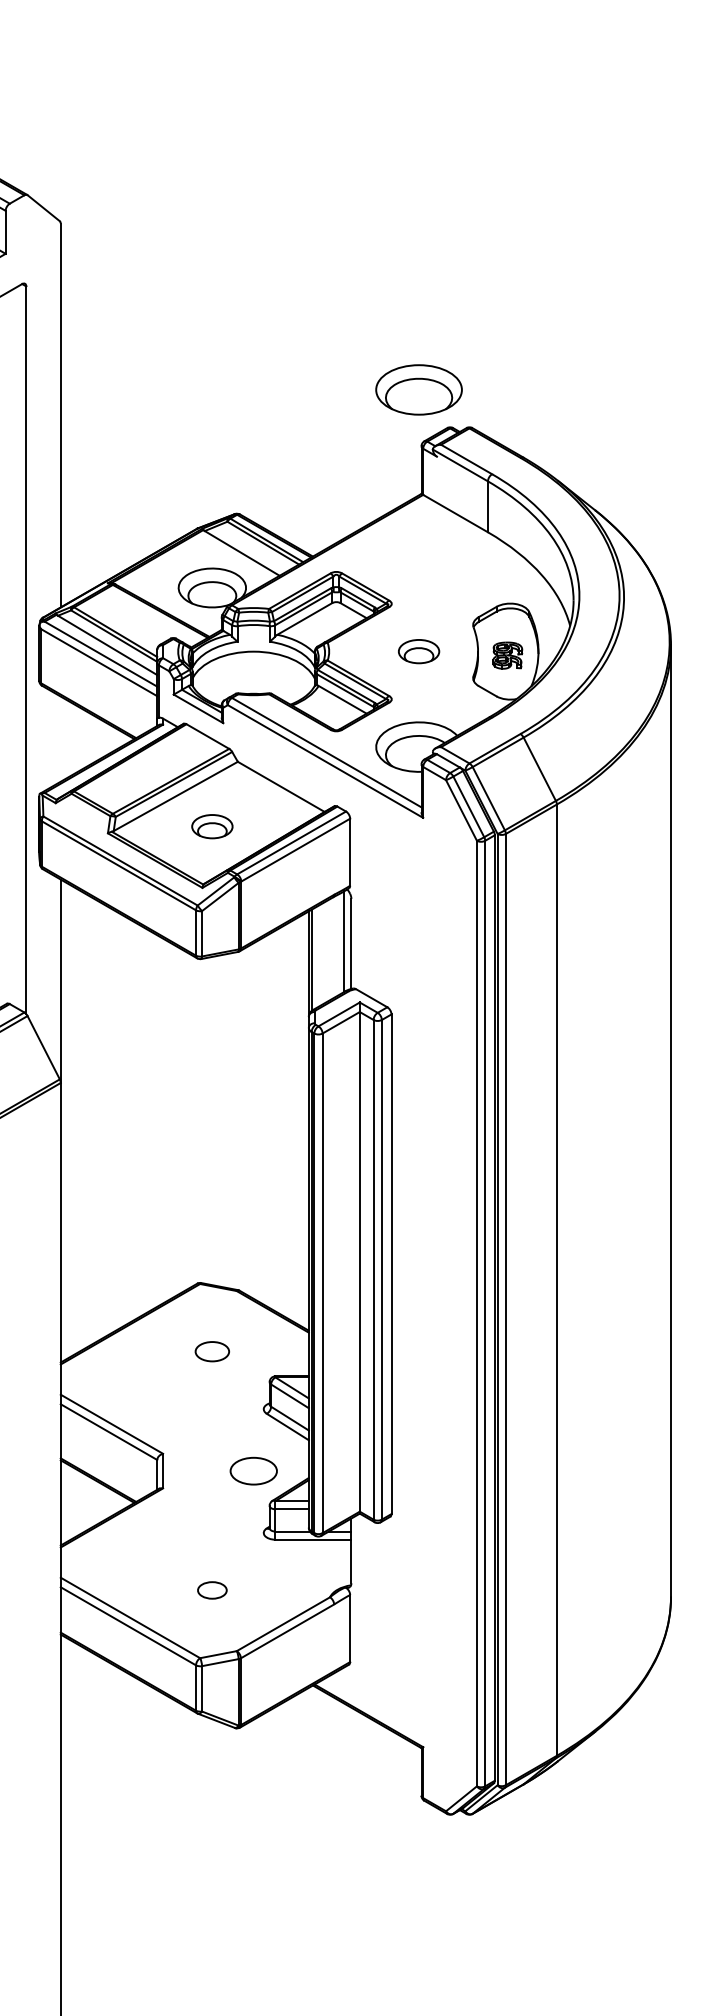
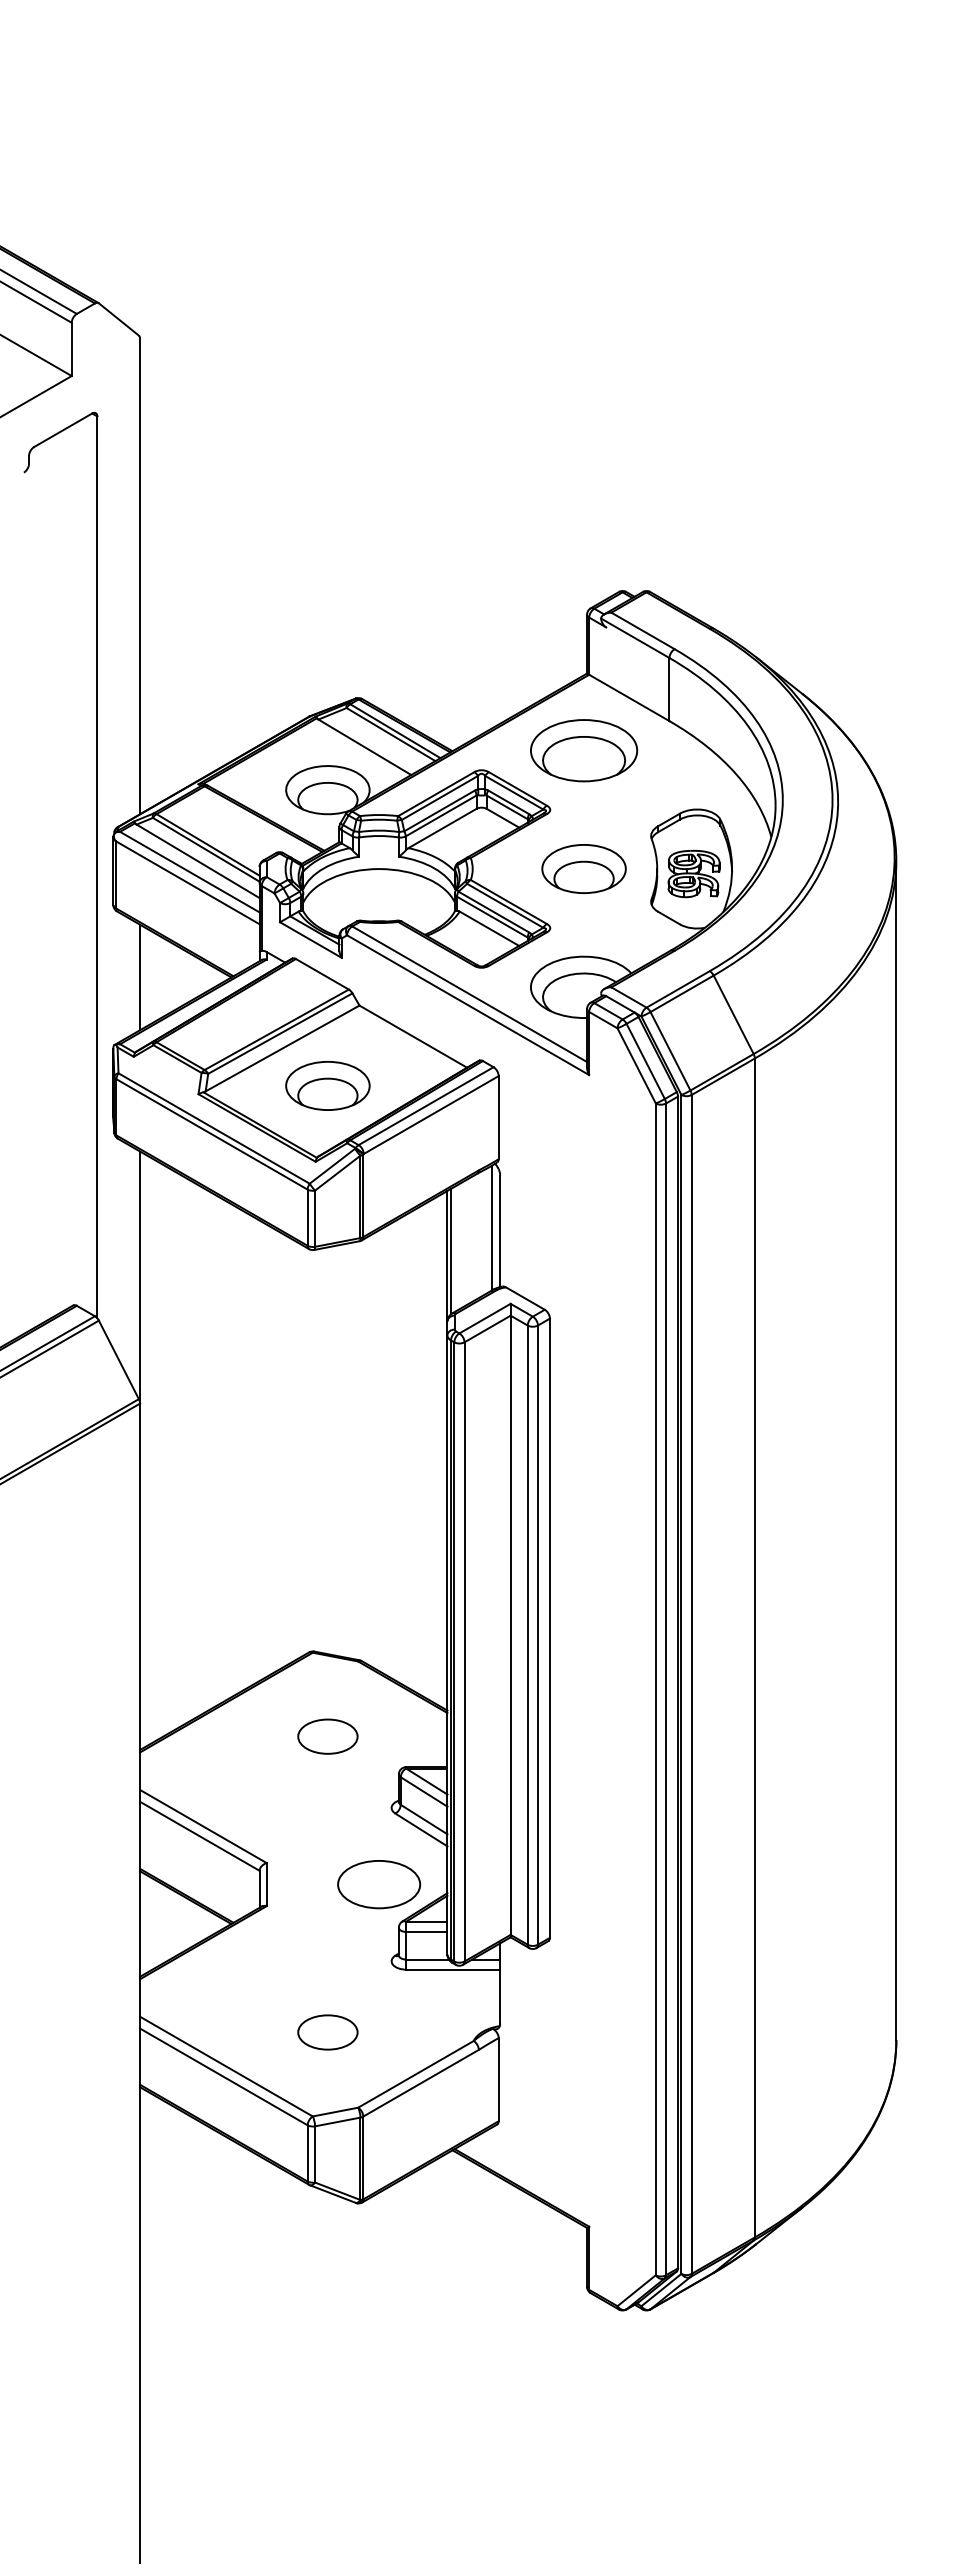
part: (419, 389) -> (584, 750), moved
part: (418, 651) -> (583, 868), size x1.67
part: (507, 655) -> (693, 873), size x1.43
line: (61, 739) -> (140, 977), added
part: (212, 826) -> (327, 1085), size x1.67
part: (212, 1351) -> (327, 1736), size x1.43
part: (253, 1471) -> (379, 1884), size x1.43
part: (212, 1590) -> (327, 2032), size x1.67

